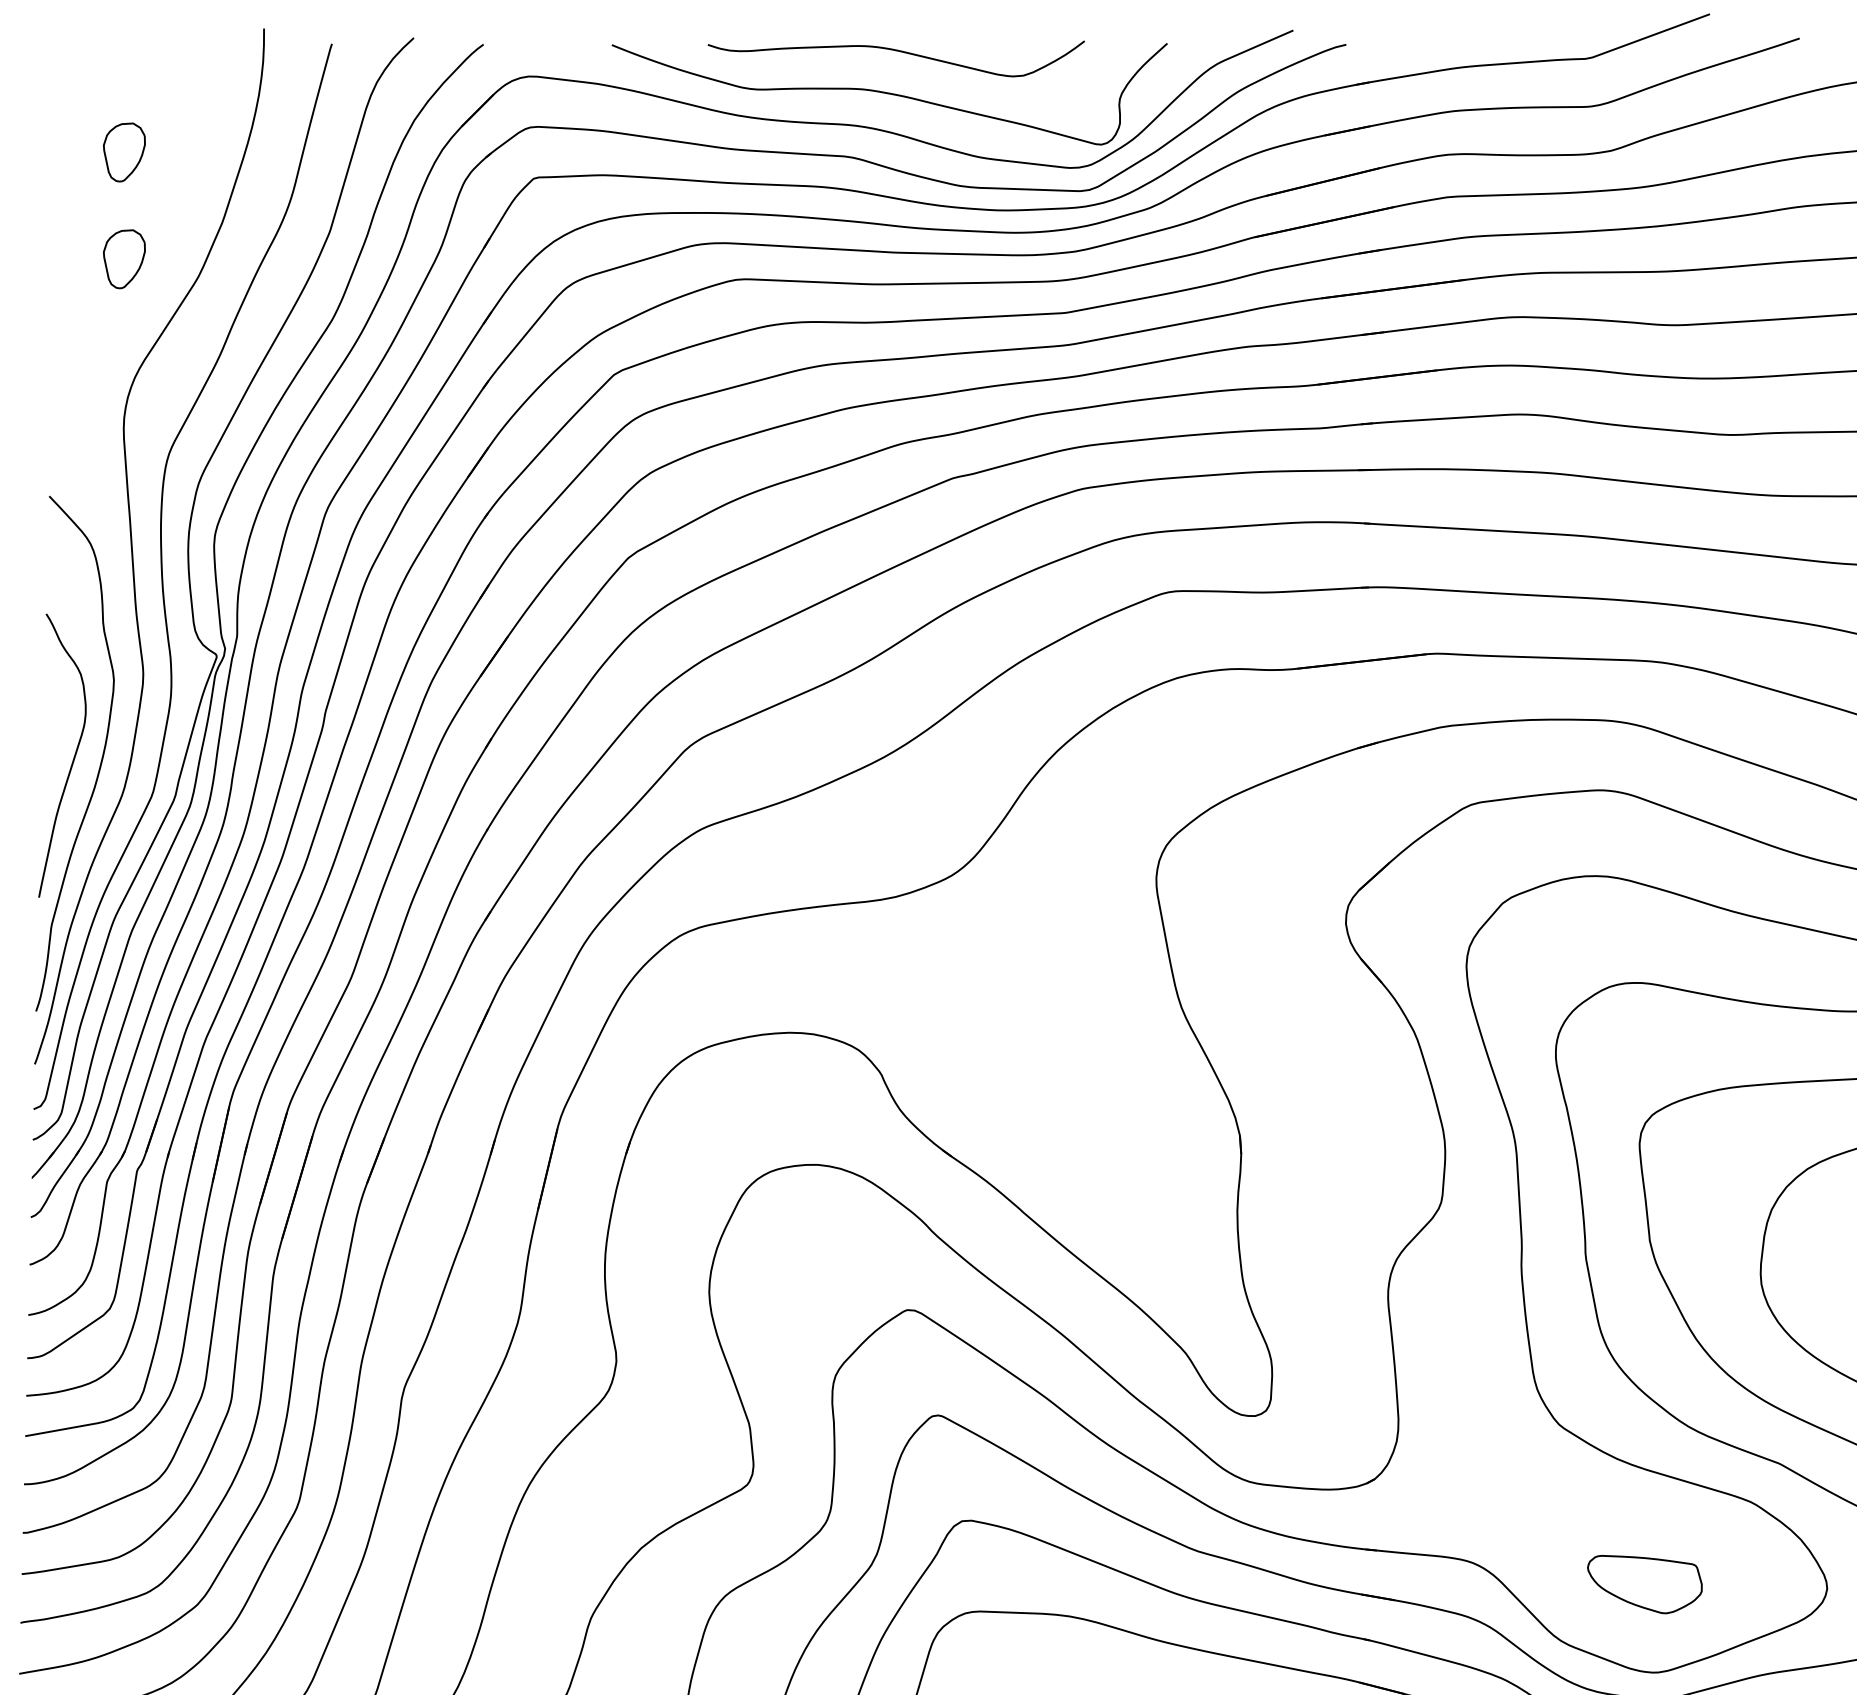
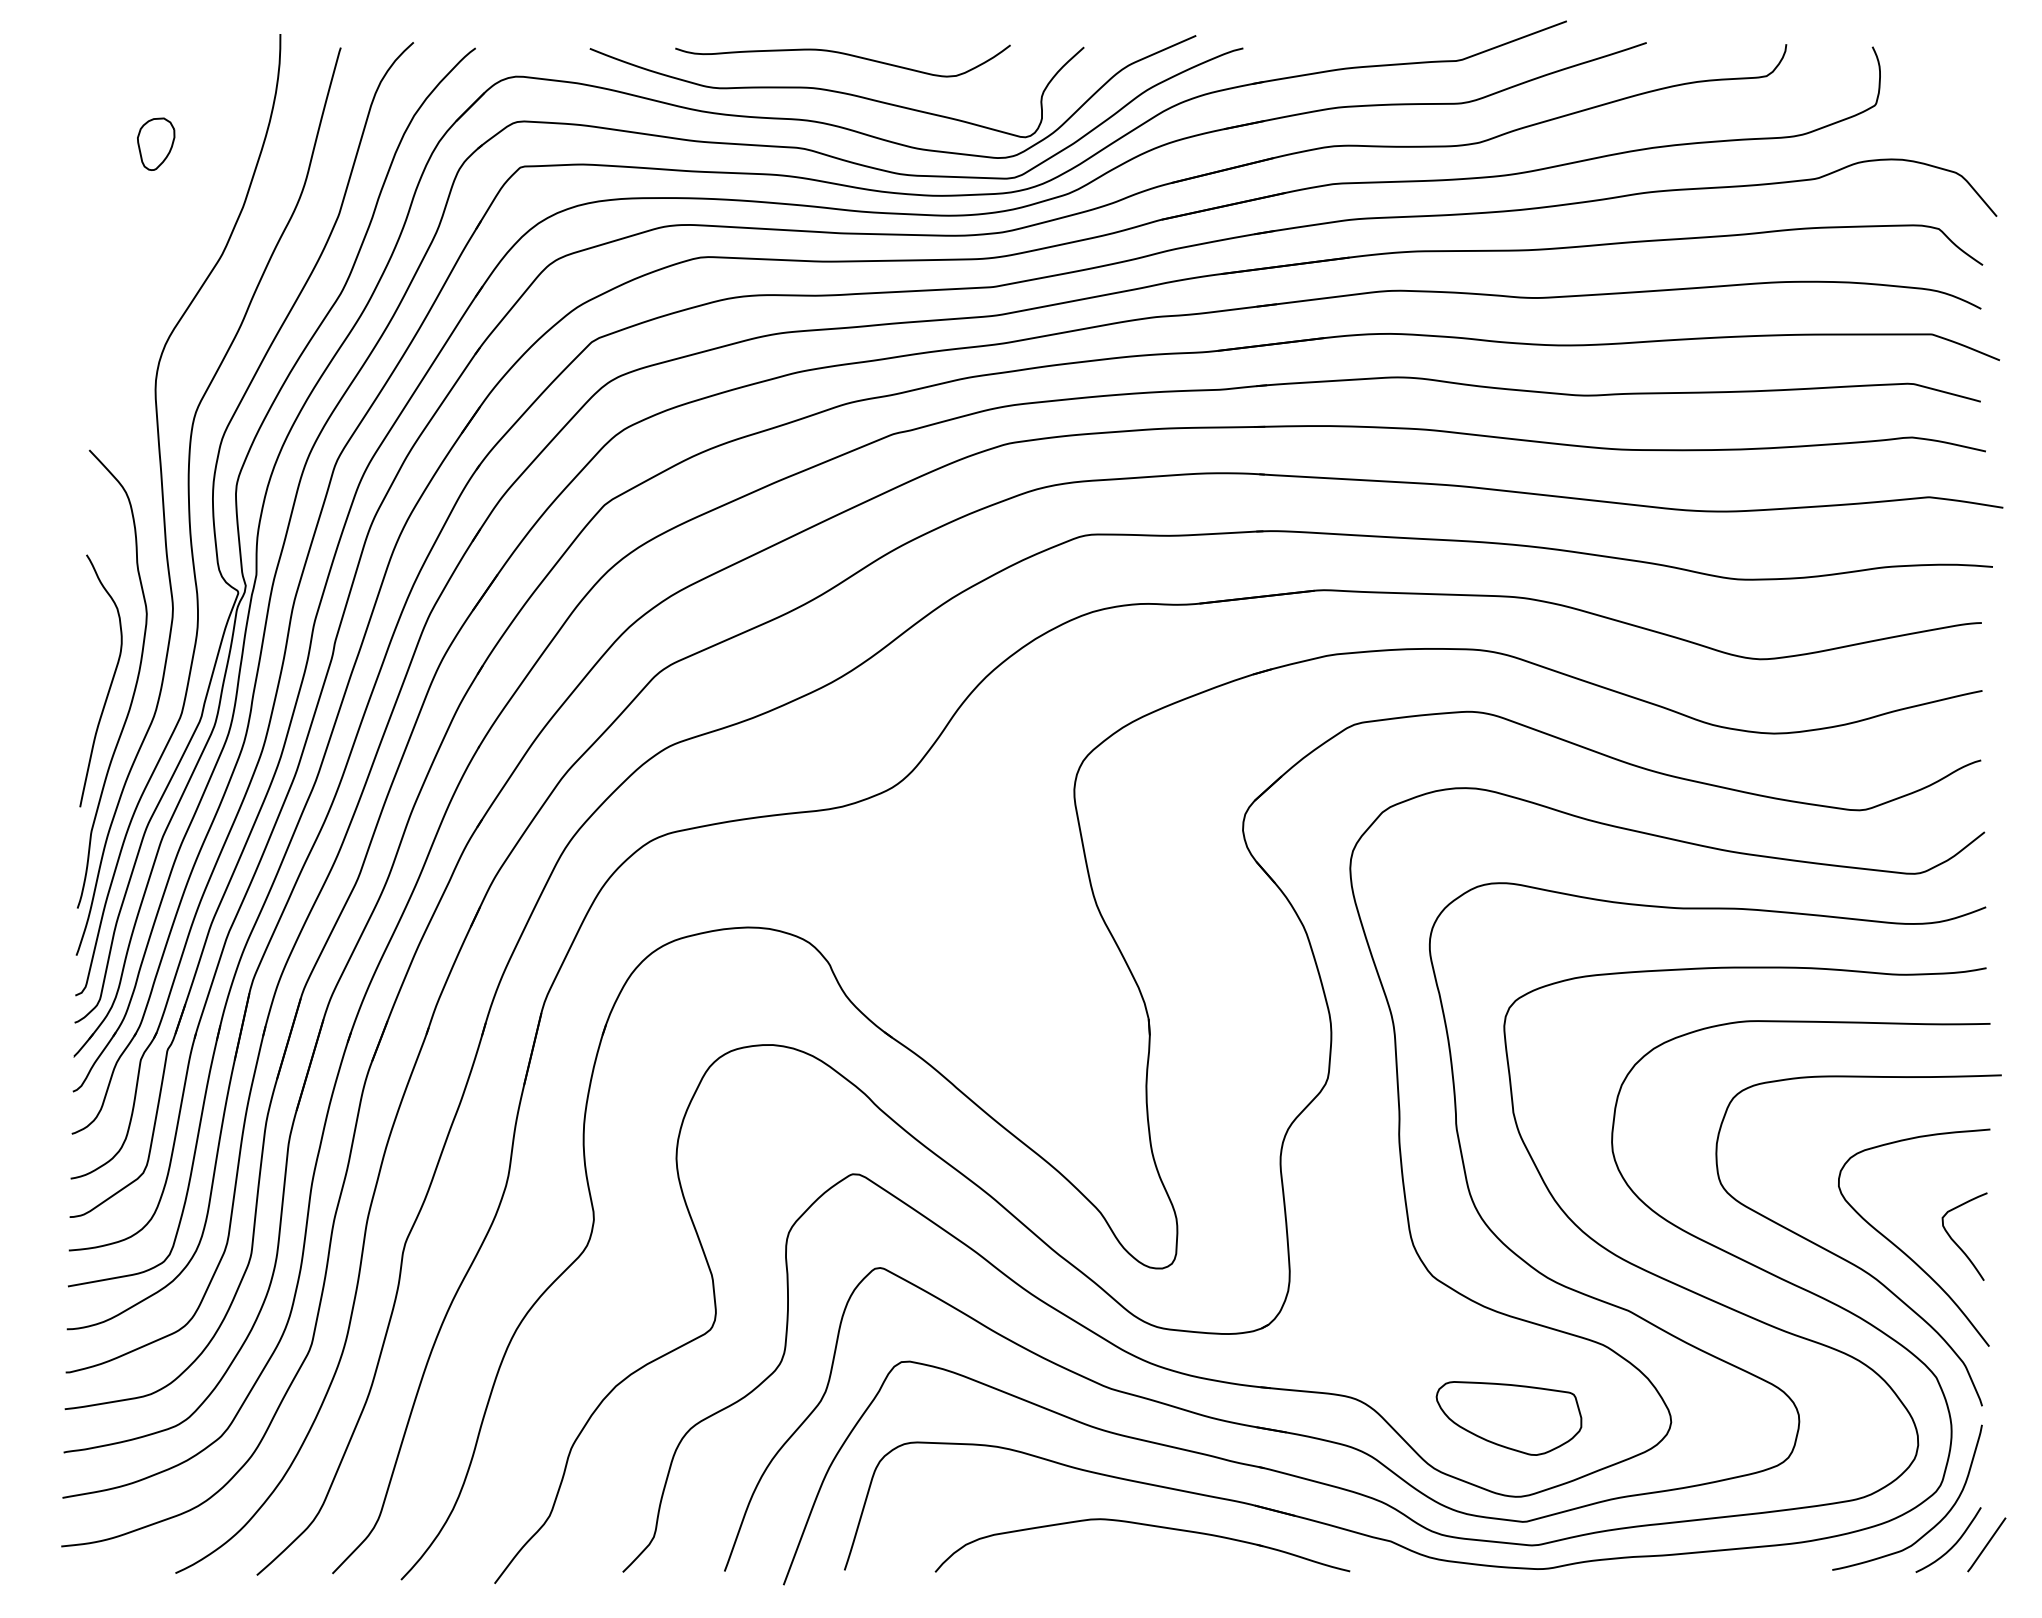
part: (124, 258) -> (156, 238), removed
part: (1644, 1584) -> (1508, 1418), size x1.43

